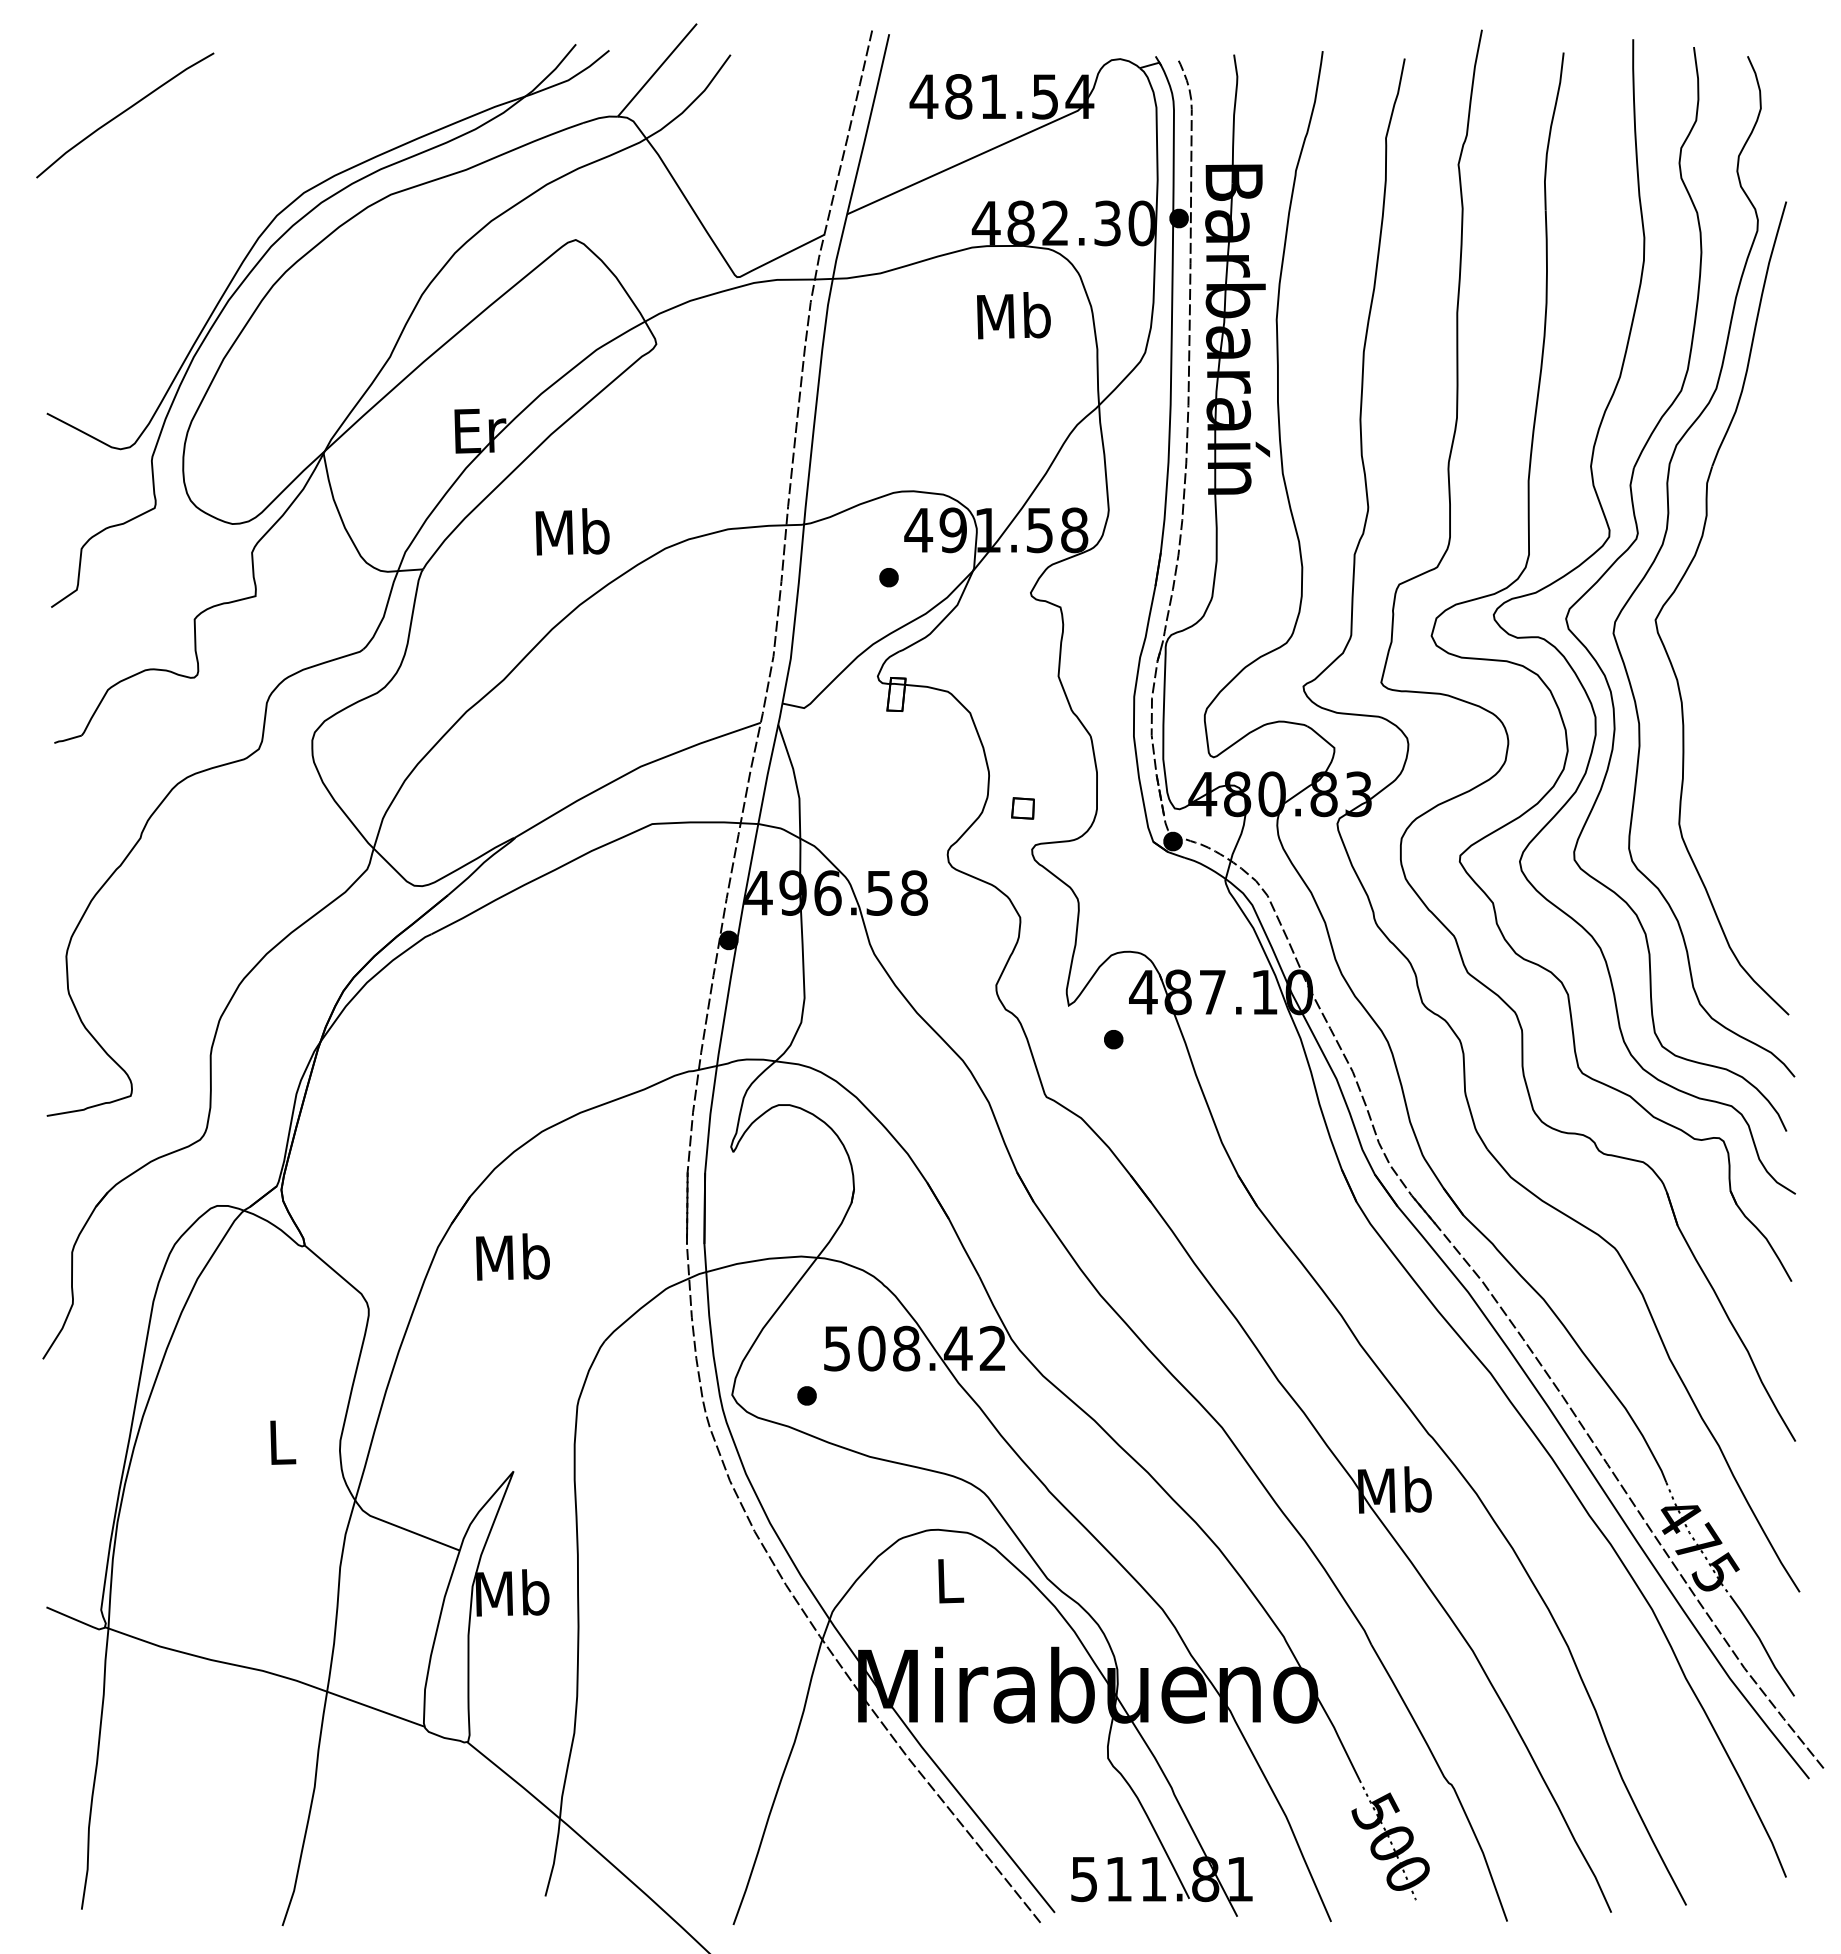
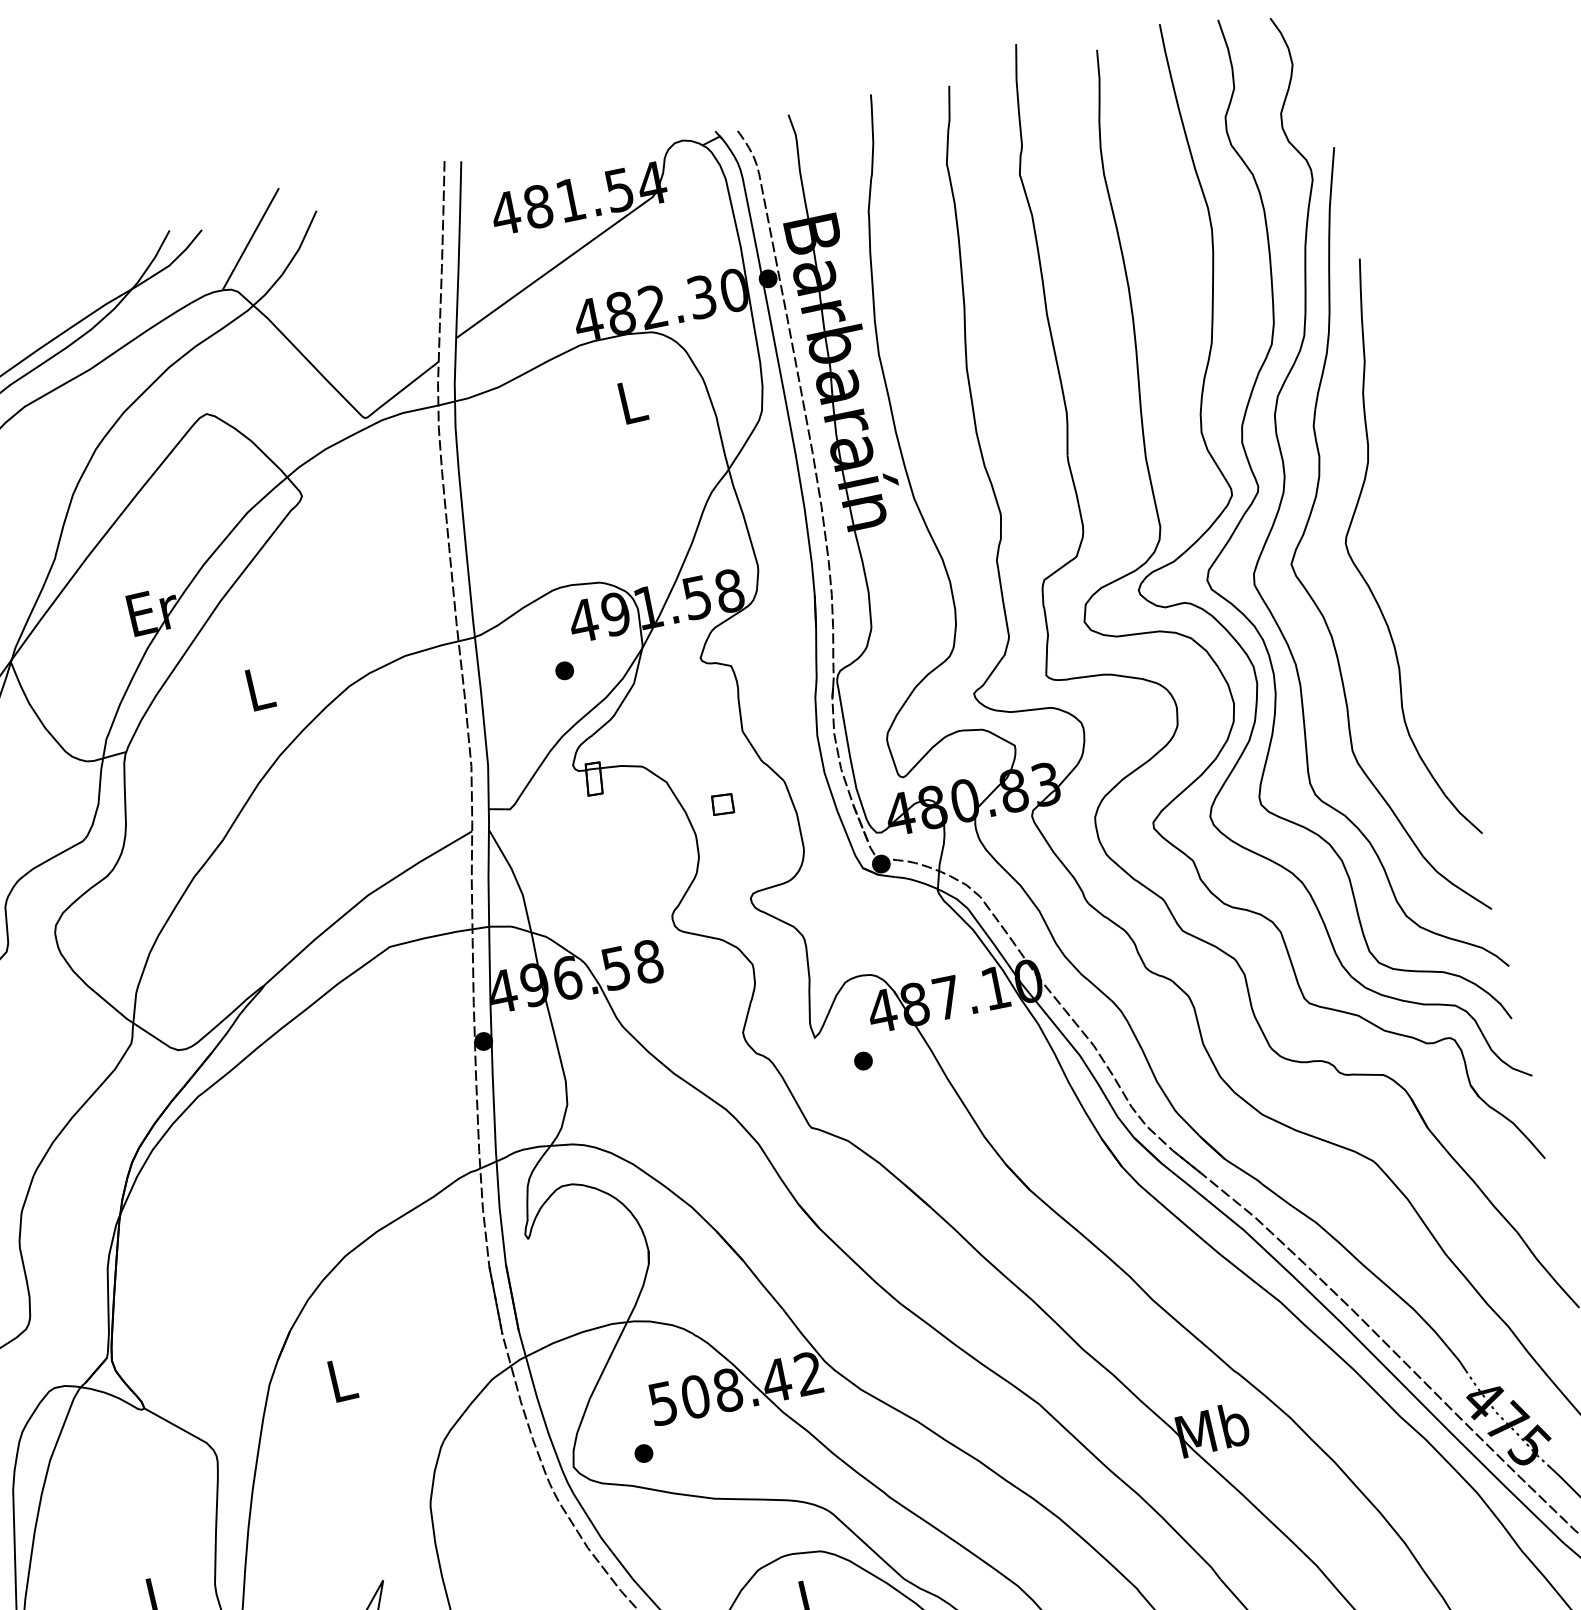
text: (1013, 315) -> (631, 401), Mb -> L
text: (572, 531) -> (259, 687), Mb -> L
curve: (1723, 638) -> (1358, 568), added
part: (1022, 808) -> (722, 804), moved
text: (512, 1256) -> (341, 1379), Mb -> L

